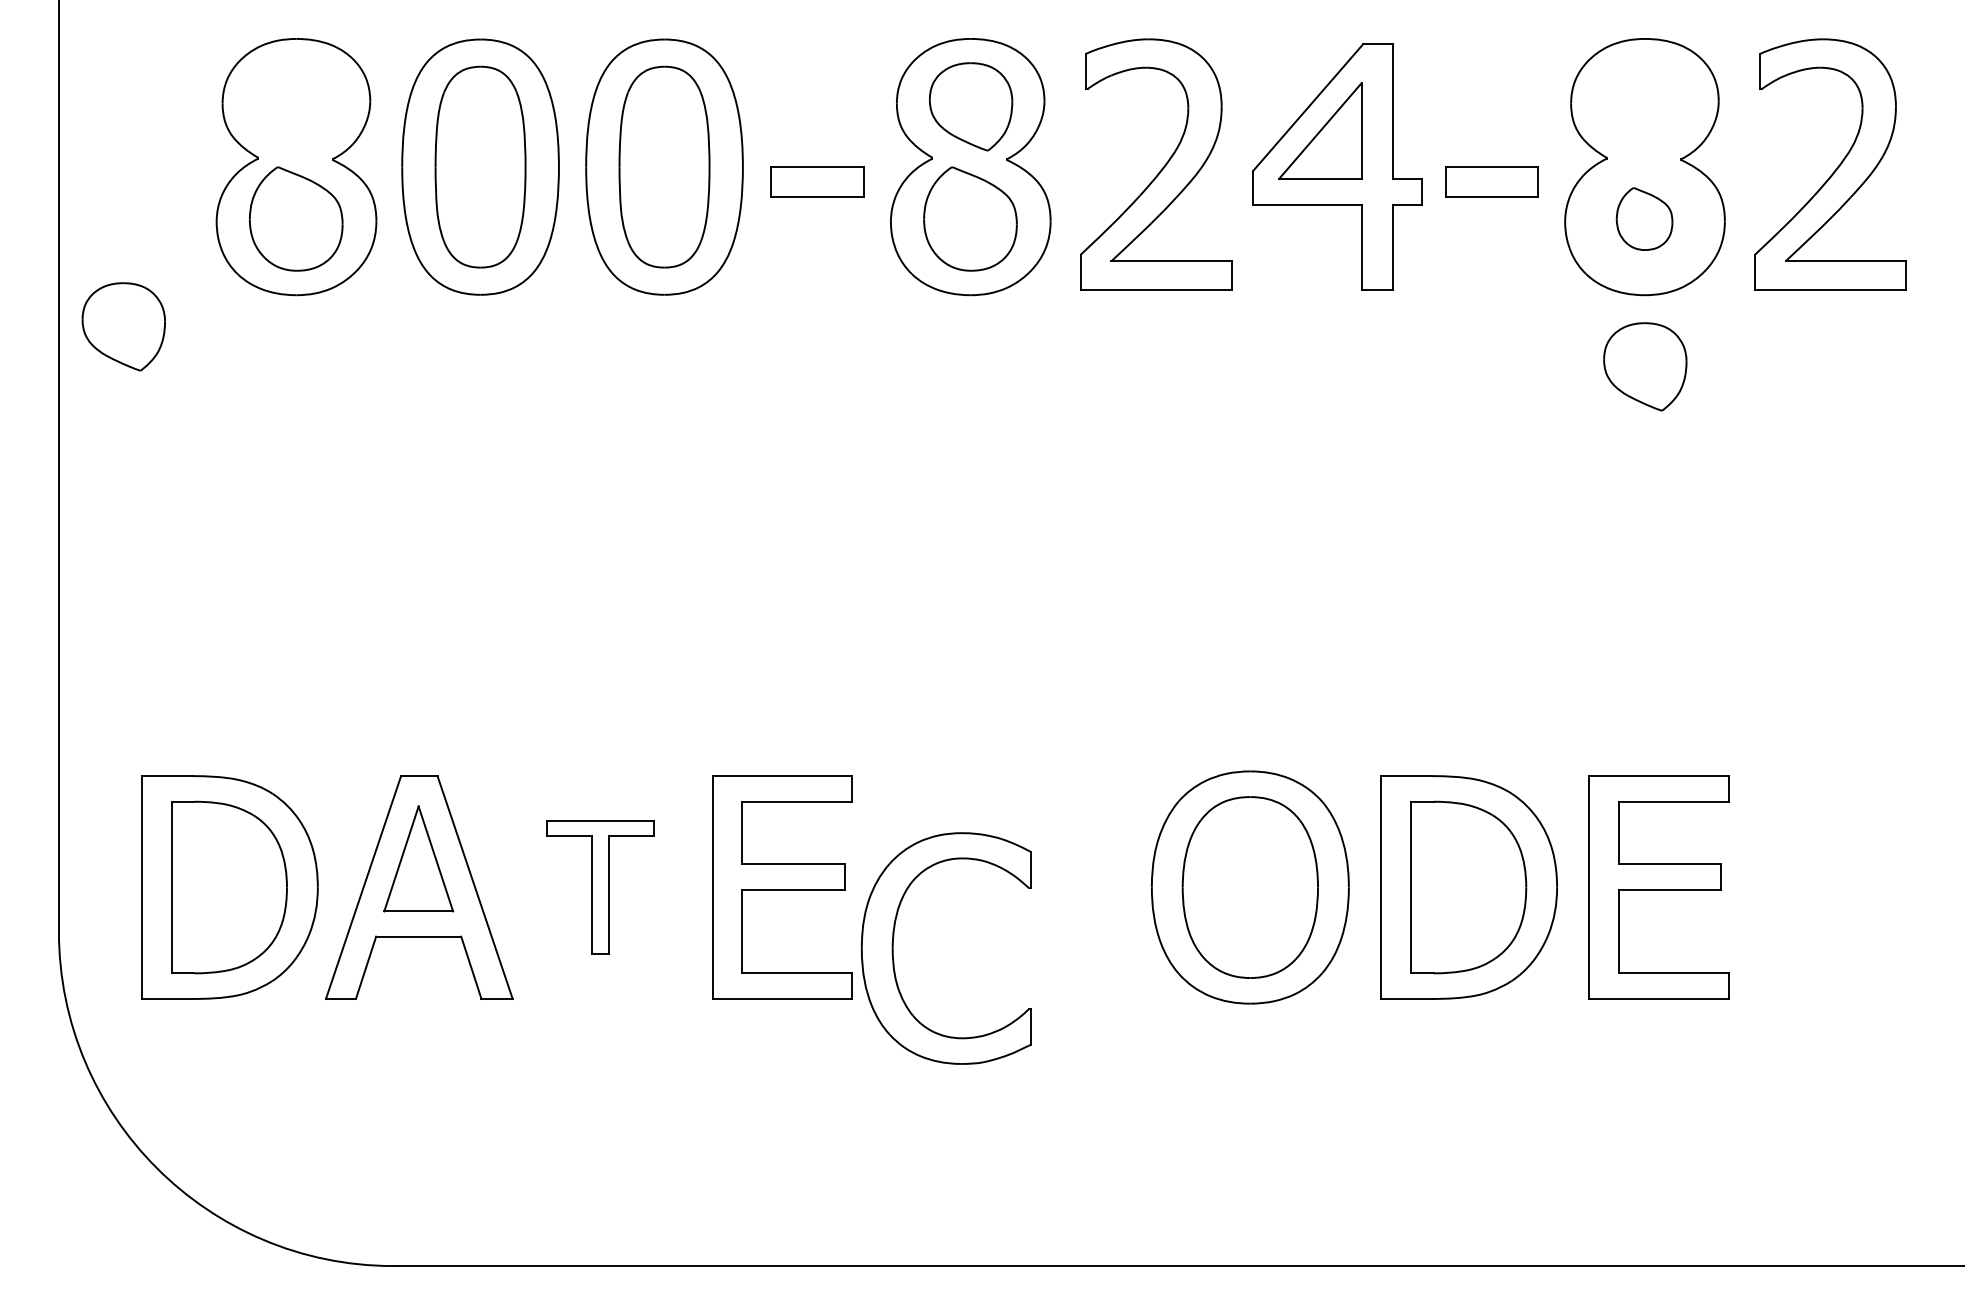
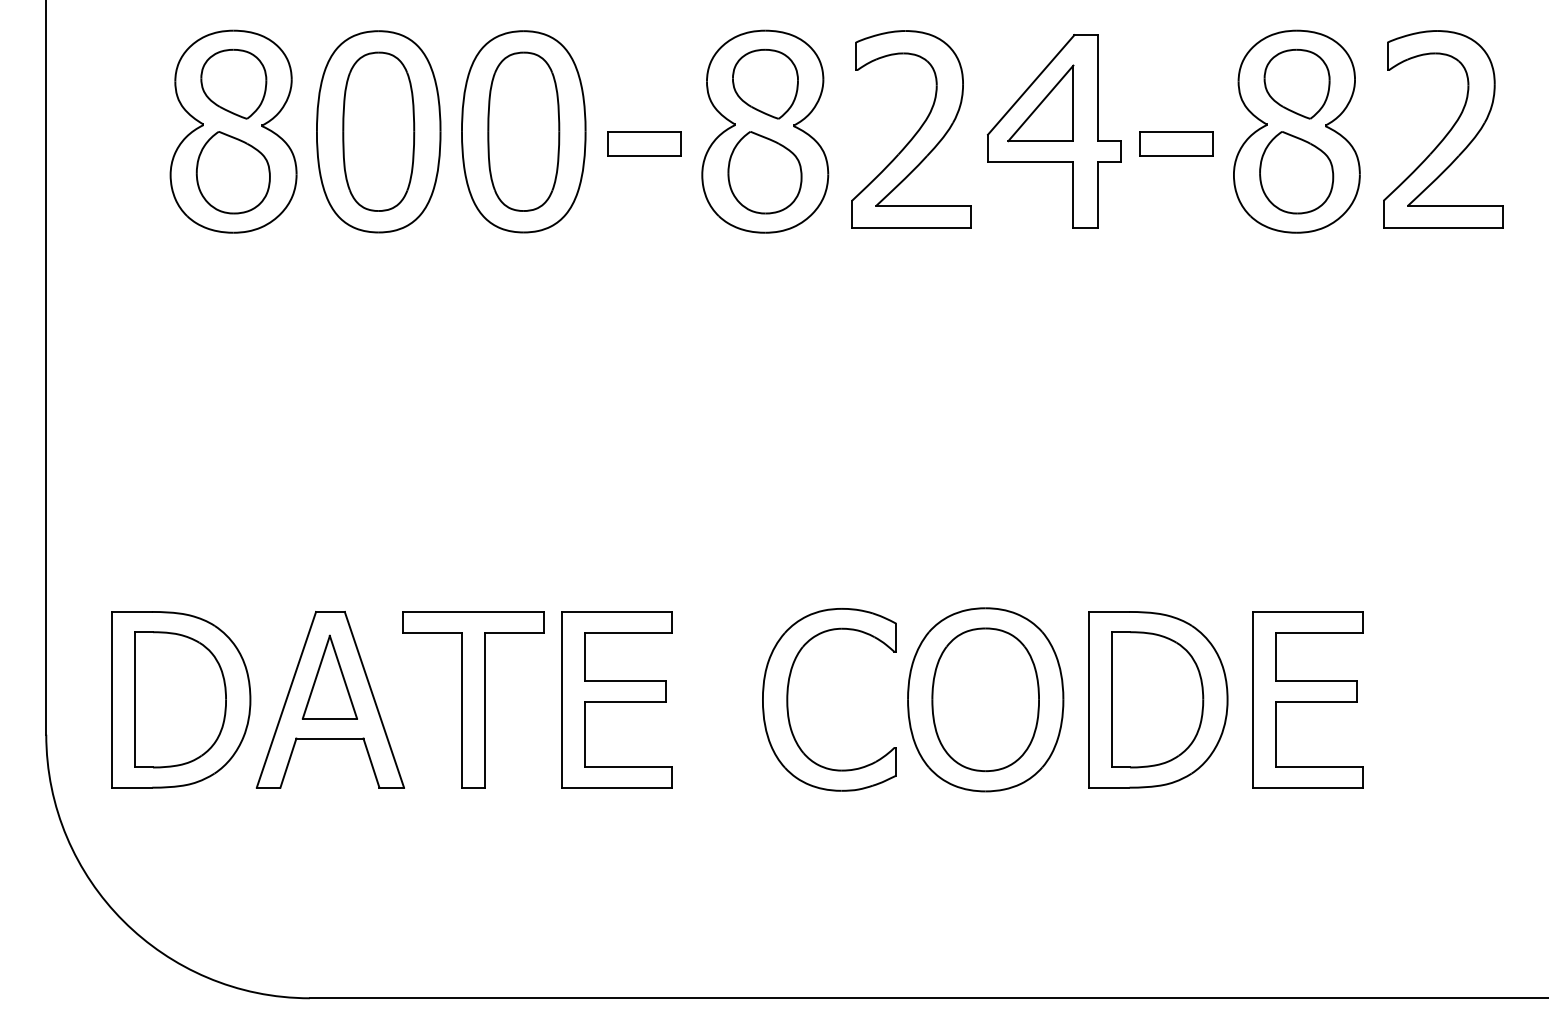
part: (1644, 218) -> (1296, 172), size x1.67
part: (123, 326) -> (233, 83), moved
part: (1645, 366) -> (1297, 83), moved
part: (600, 887) -> (473, 699), size x1.67
part: (893, 948) -> (787, 699), moved

